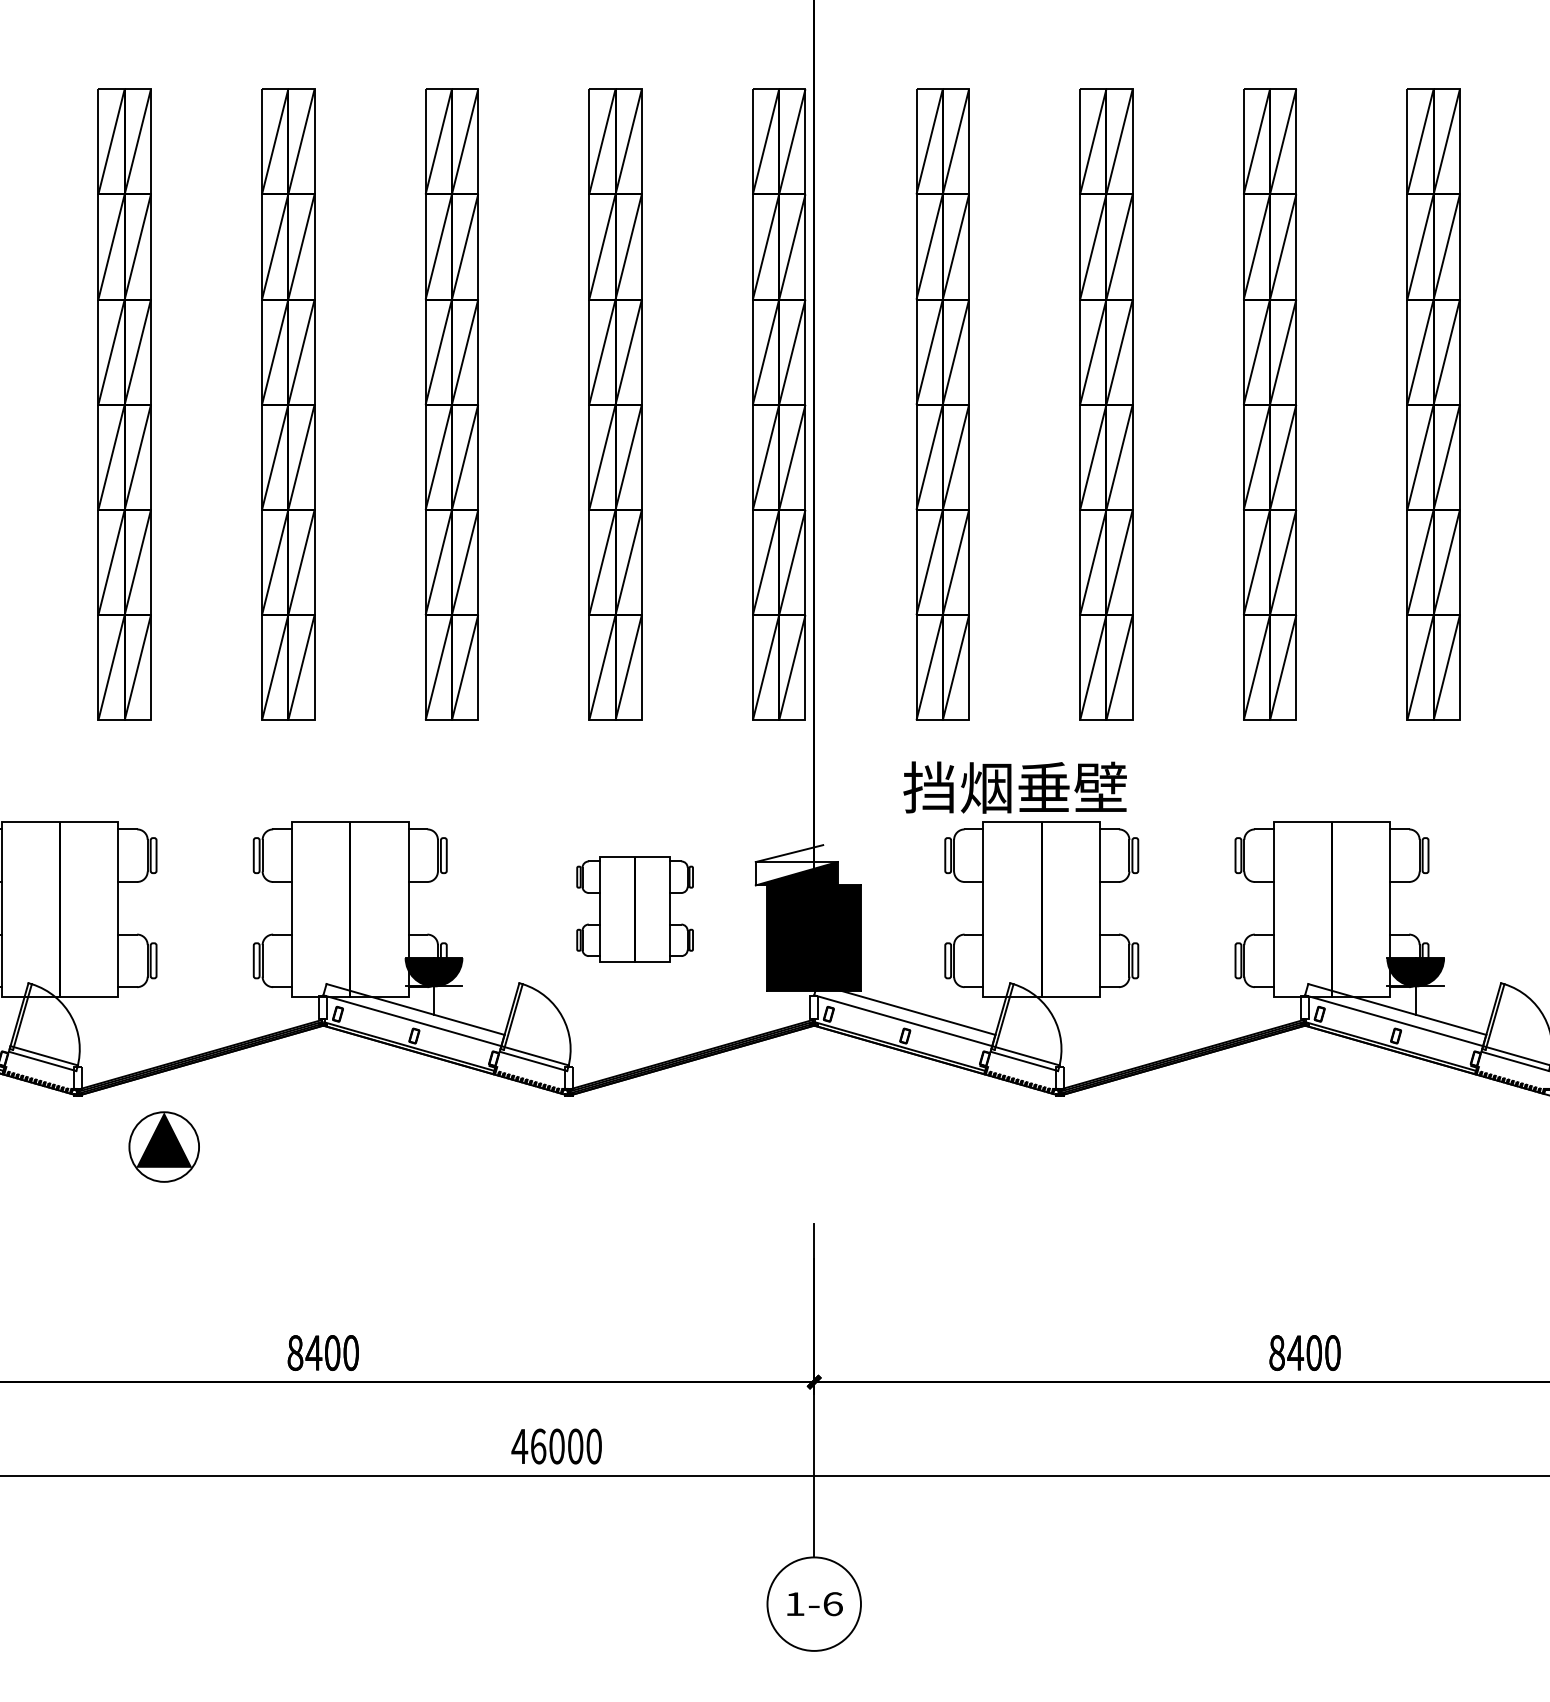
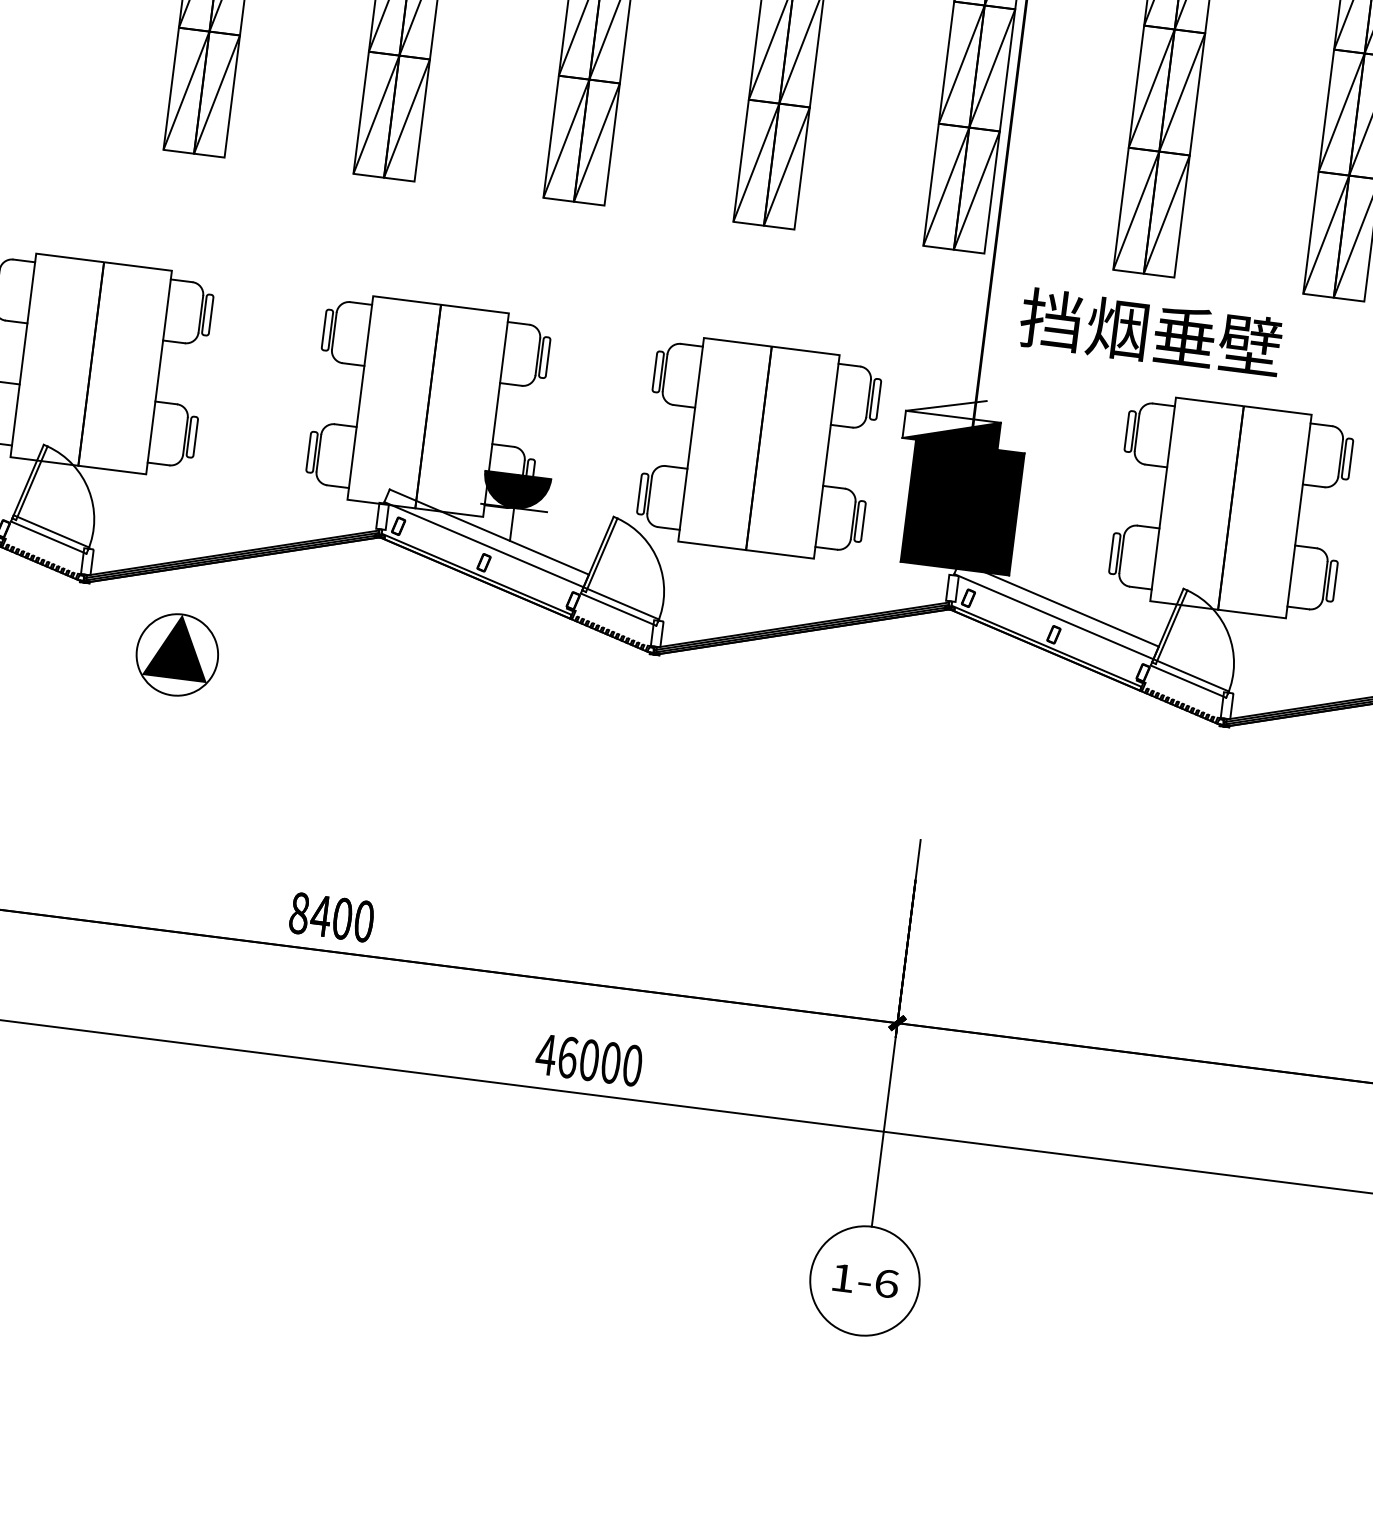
text: (1014, 787) -> (1150, 332), moved
part: (634, 909) -> (758, 448), size x1.67

